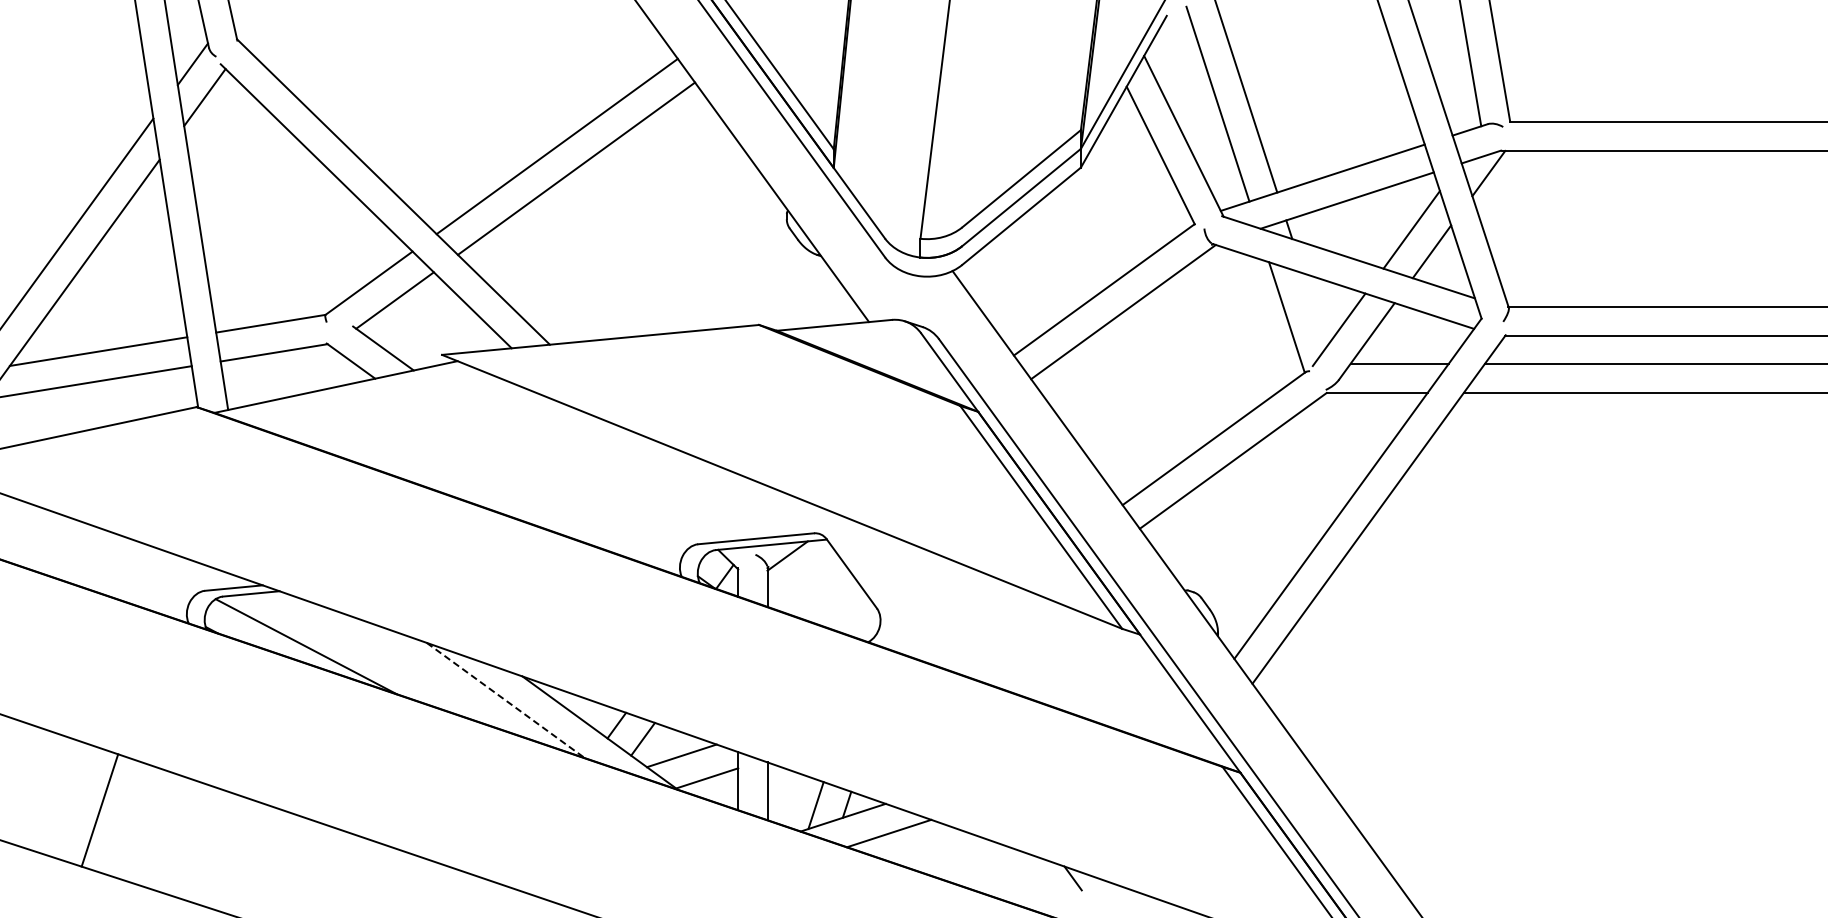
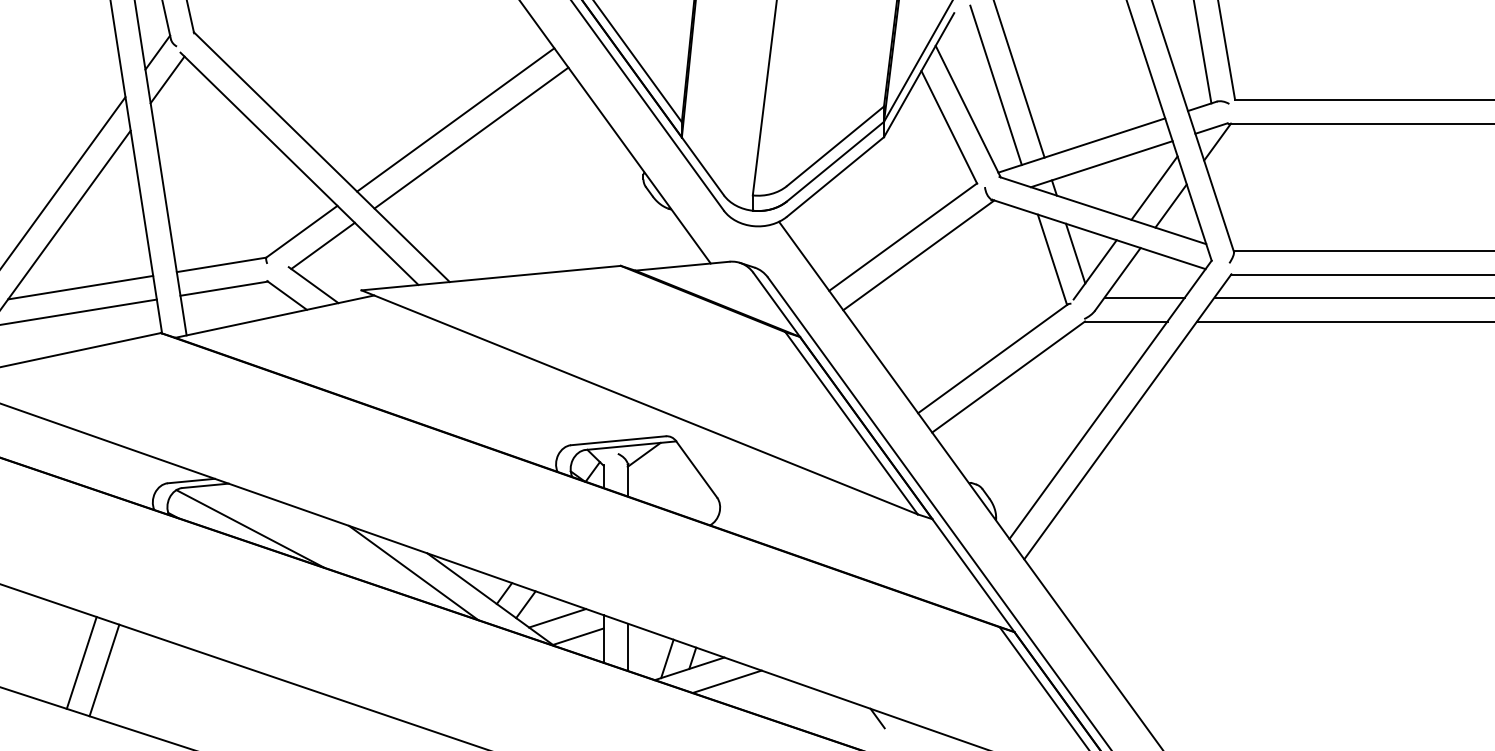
line: (1315, 309) -> (1075, 253), added
line: (505, 700) -> (413, 572), dashed -> solid
line: (127, 819) -> (104, 670), added

